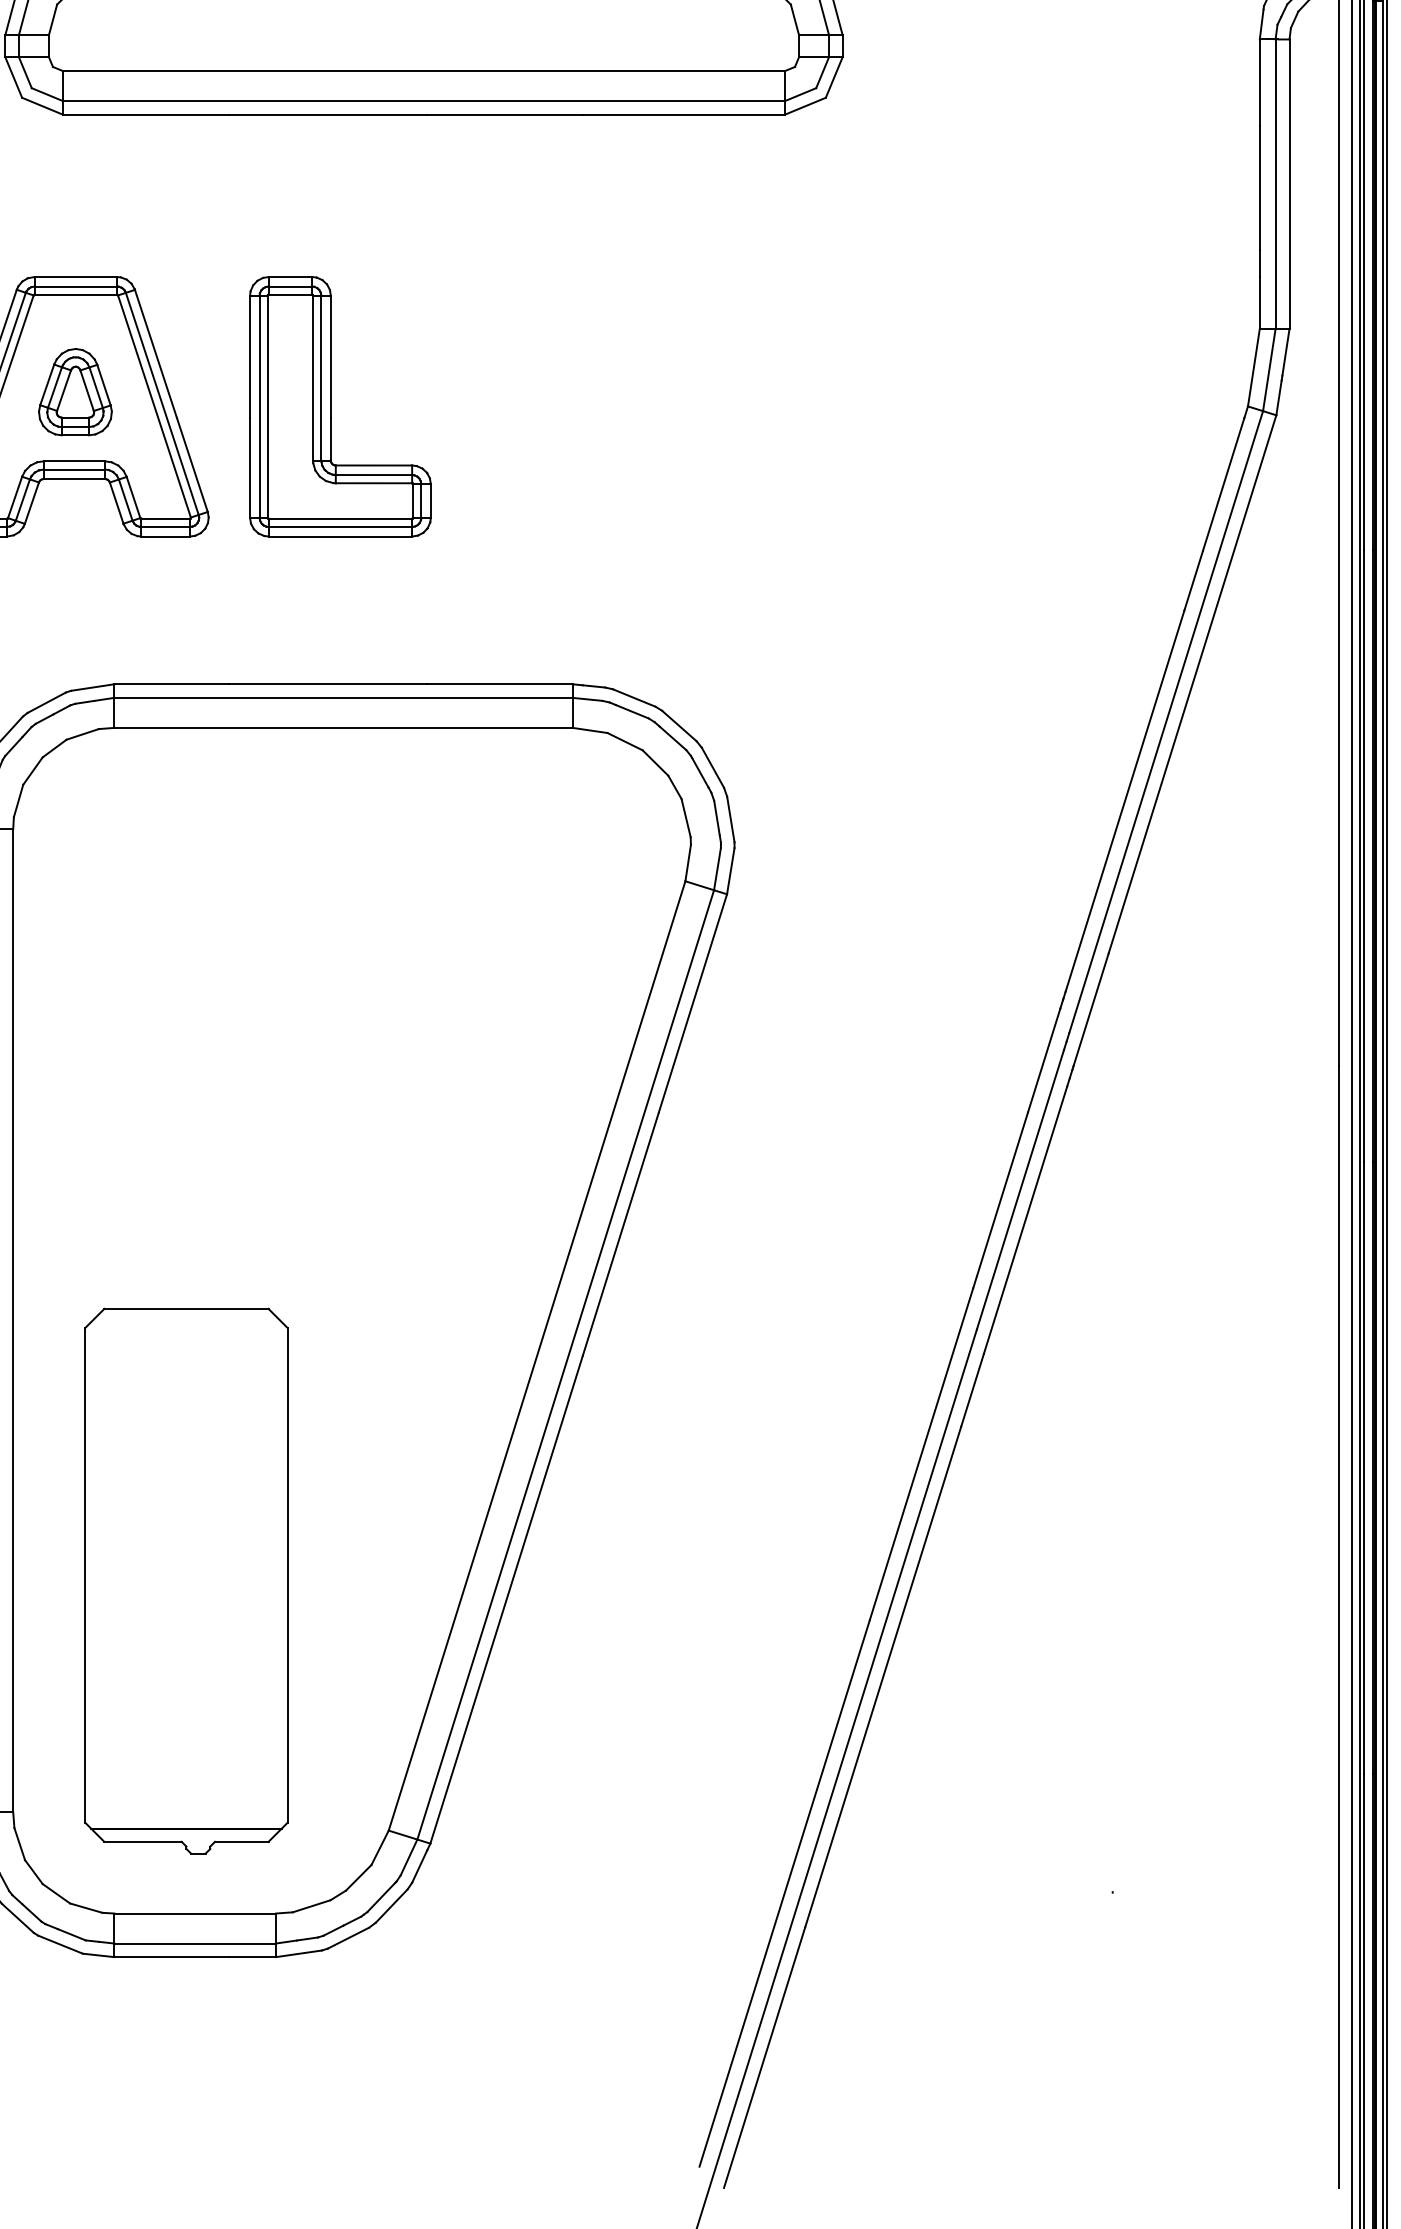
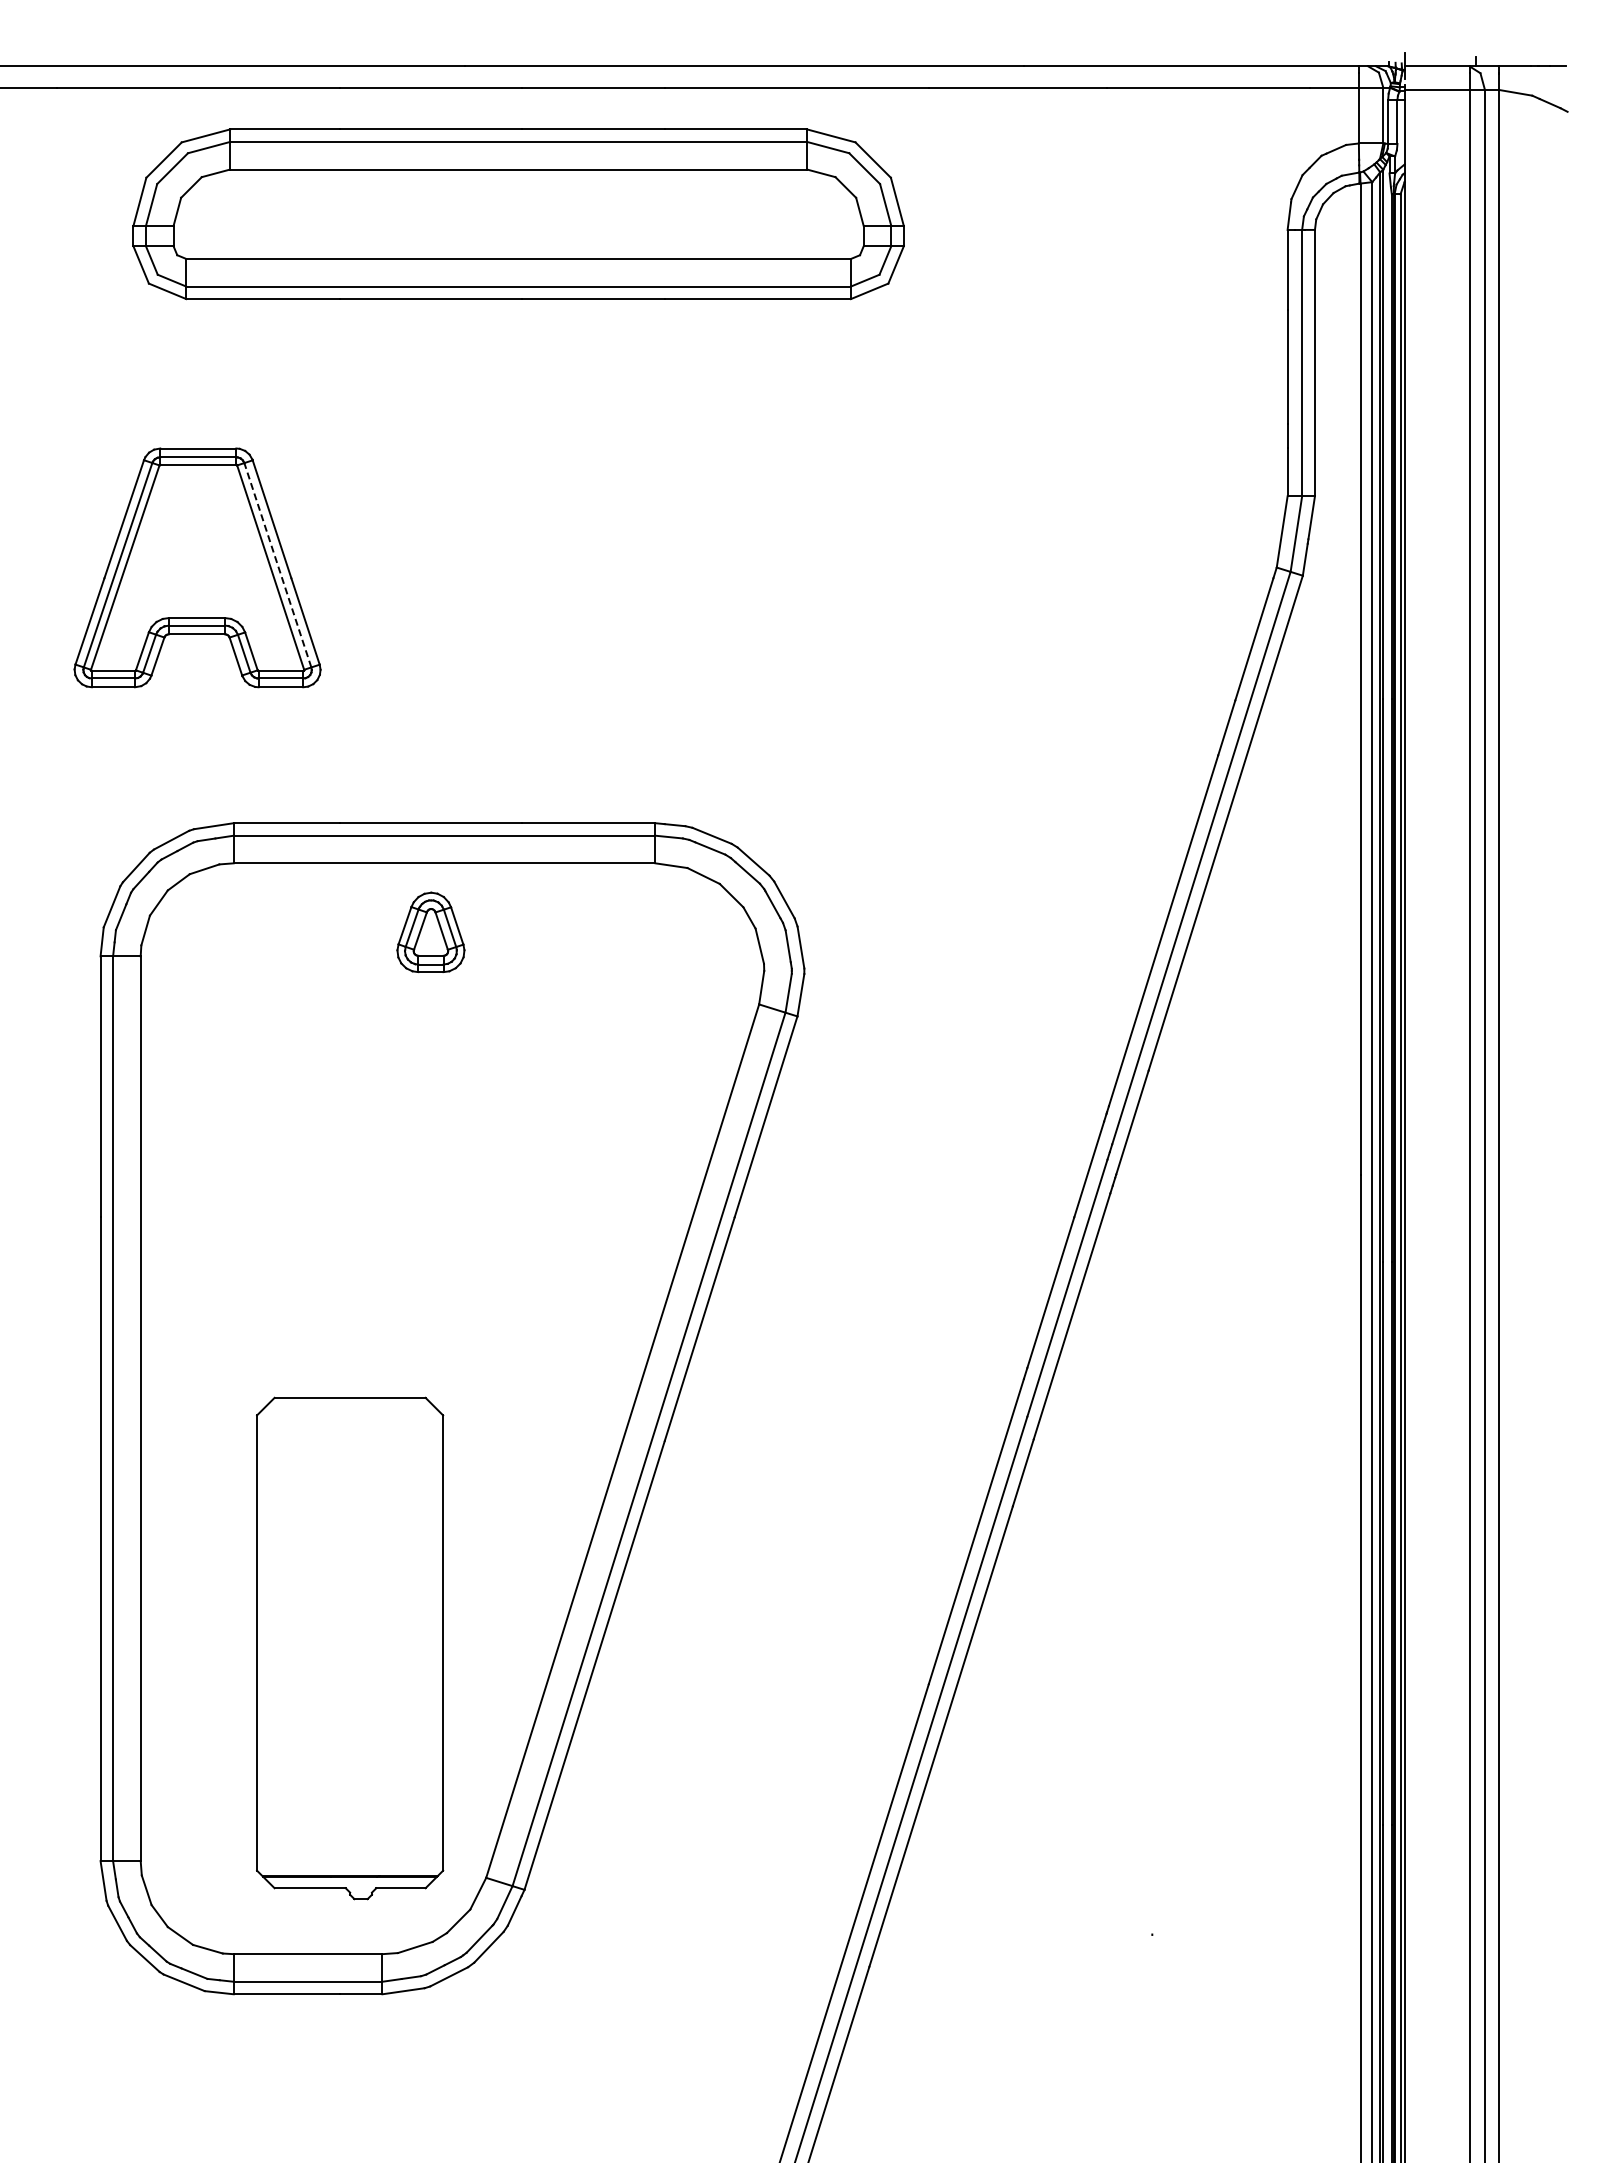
part: (74, 391) -> (430, 931), moved
line: (161, 404) -> (277, 565), solid -> dashed
part: (331, 406) -> (433, 567), removed
part: (186, 1581) -> (350, 1648), moved

